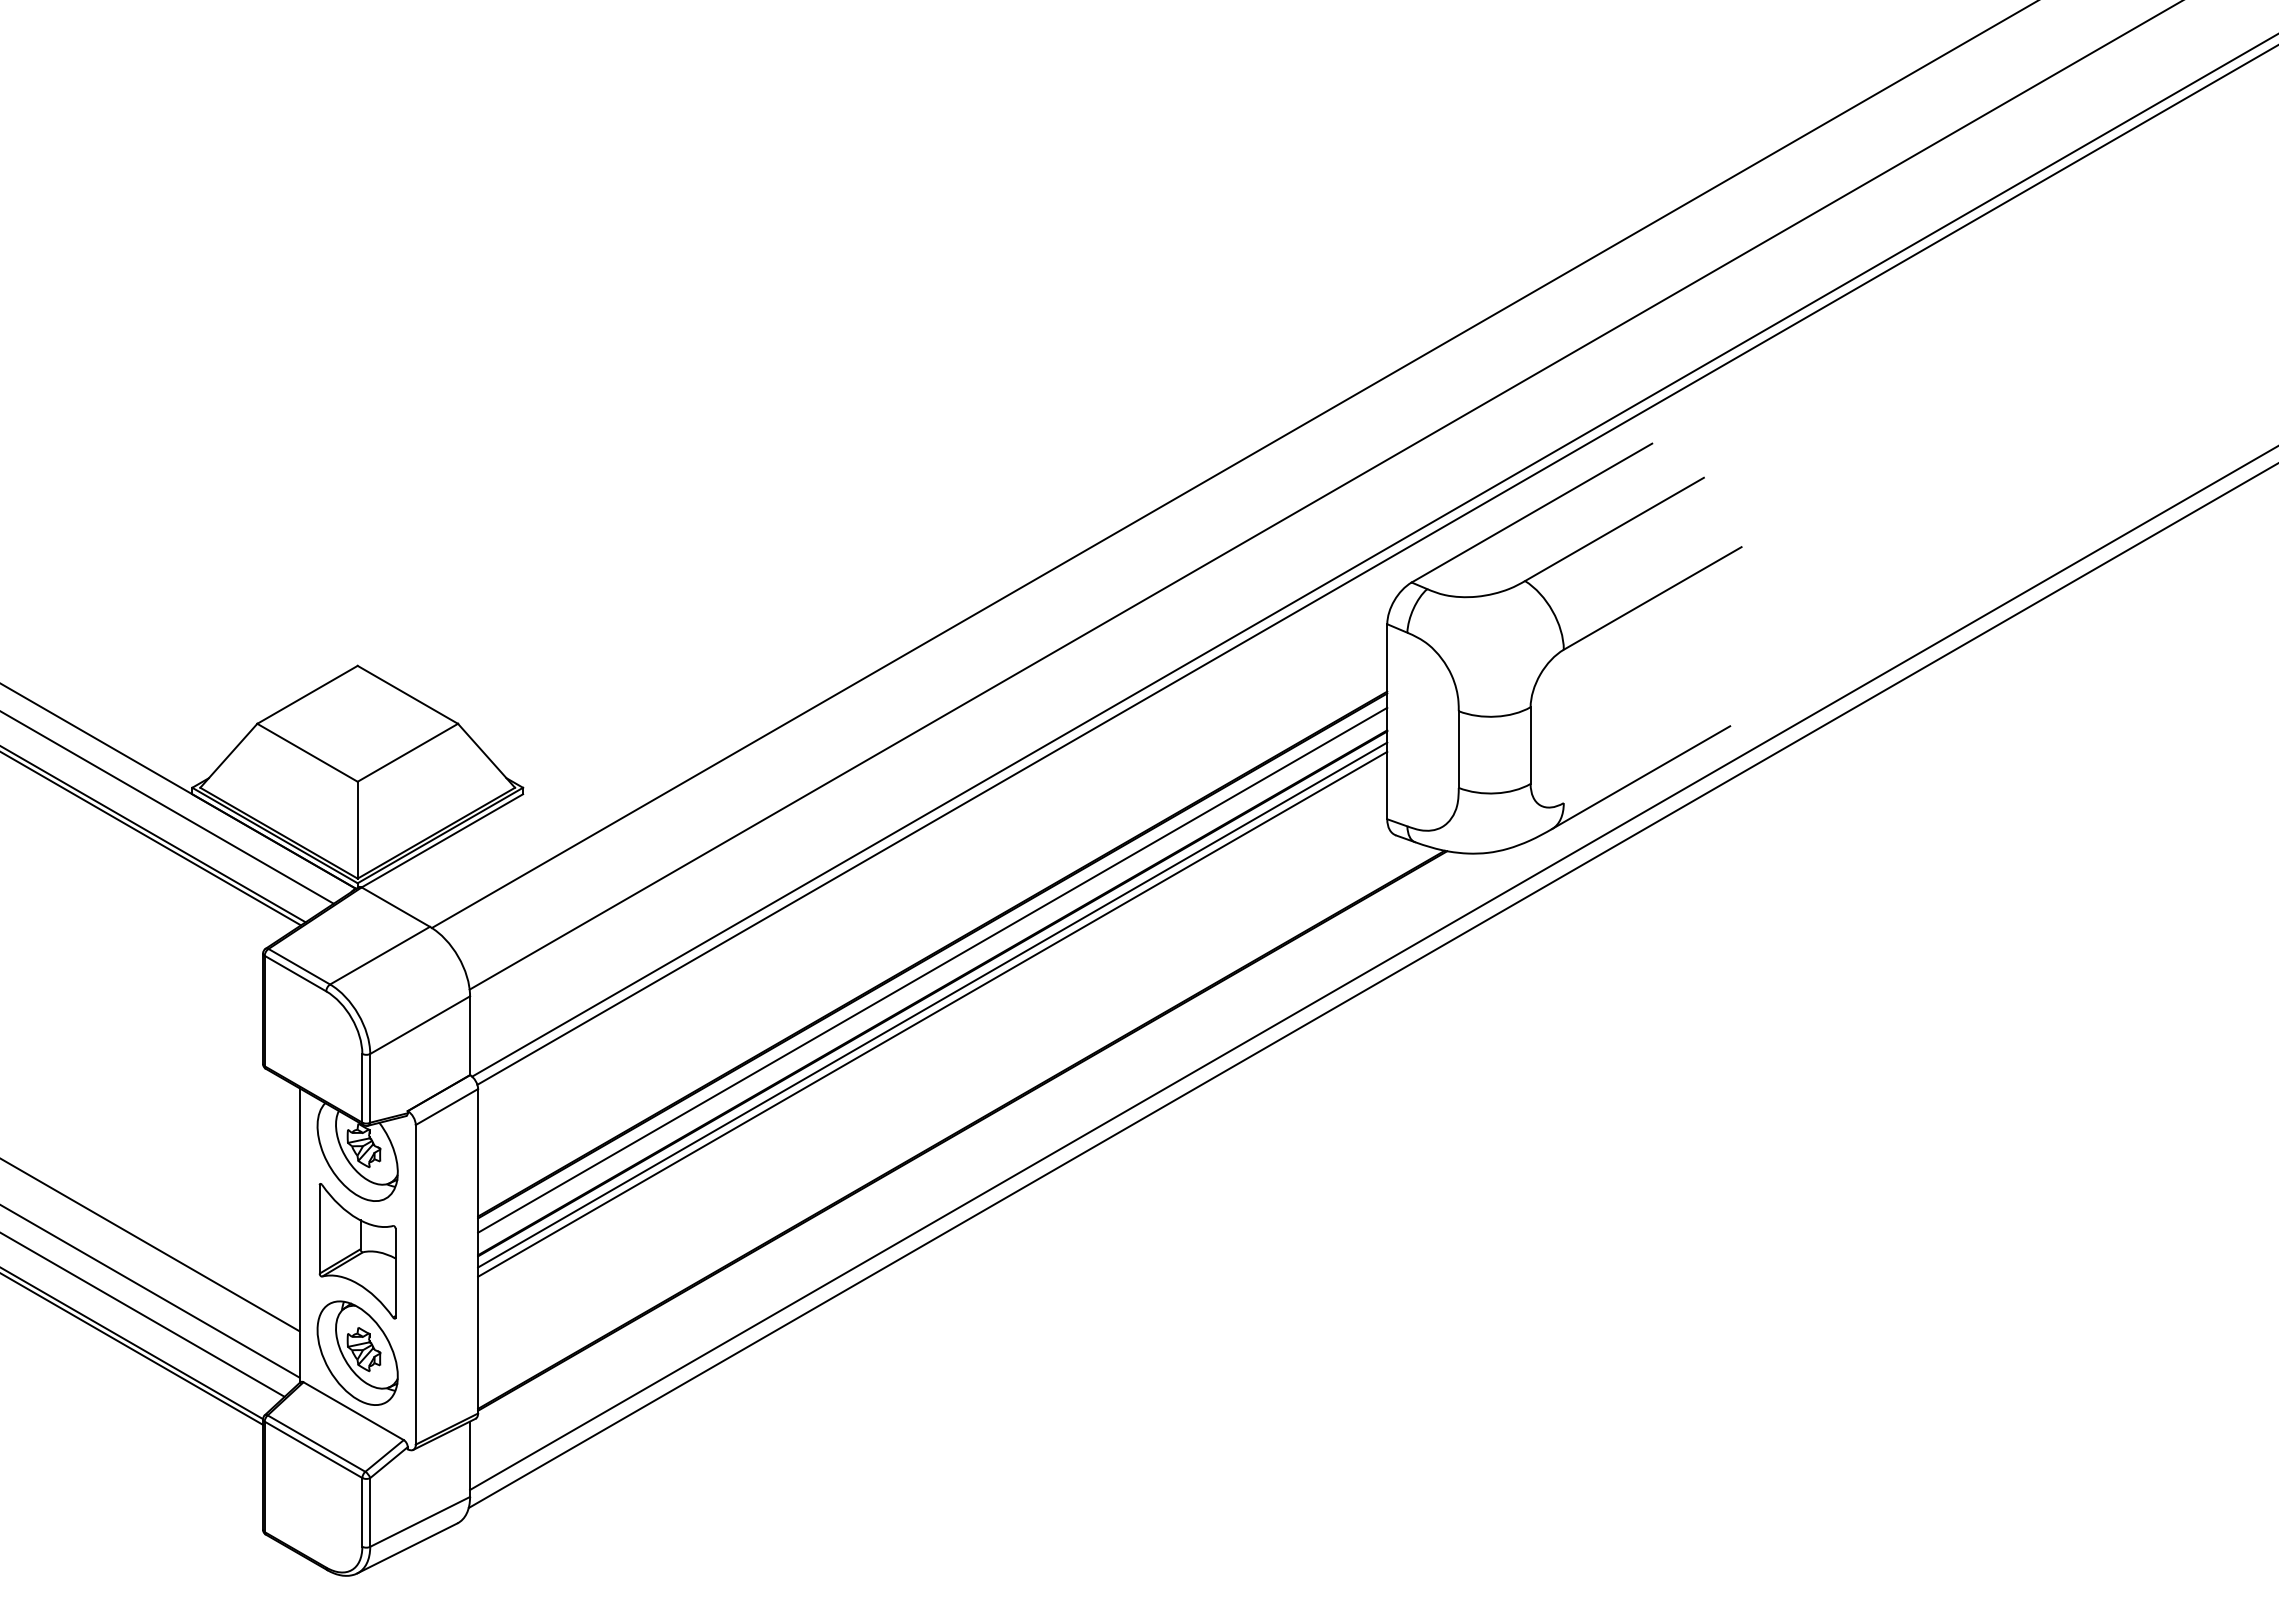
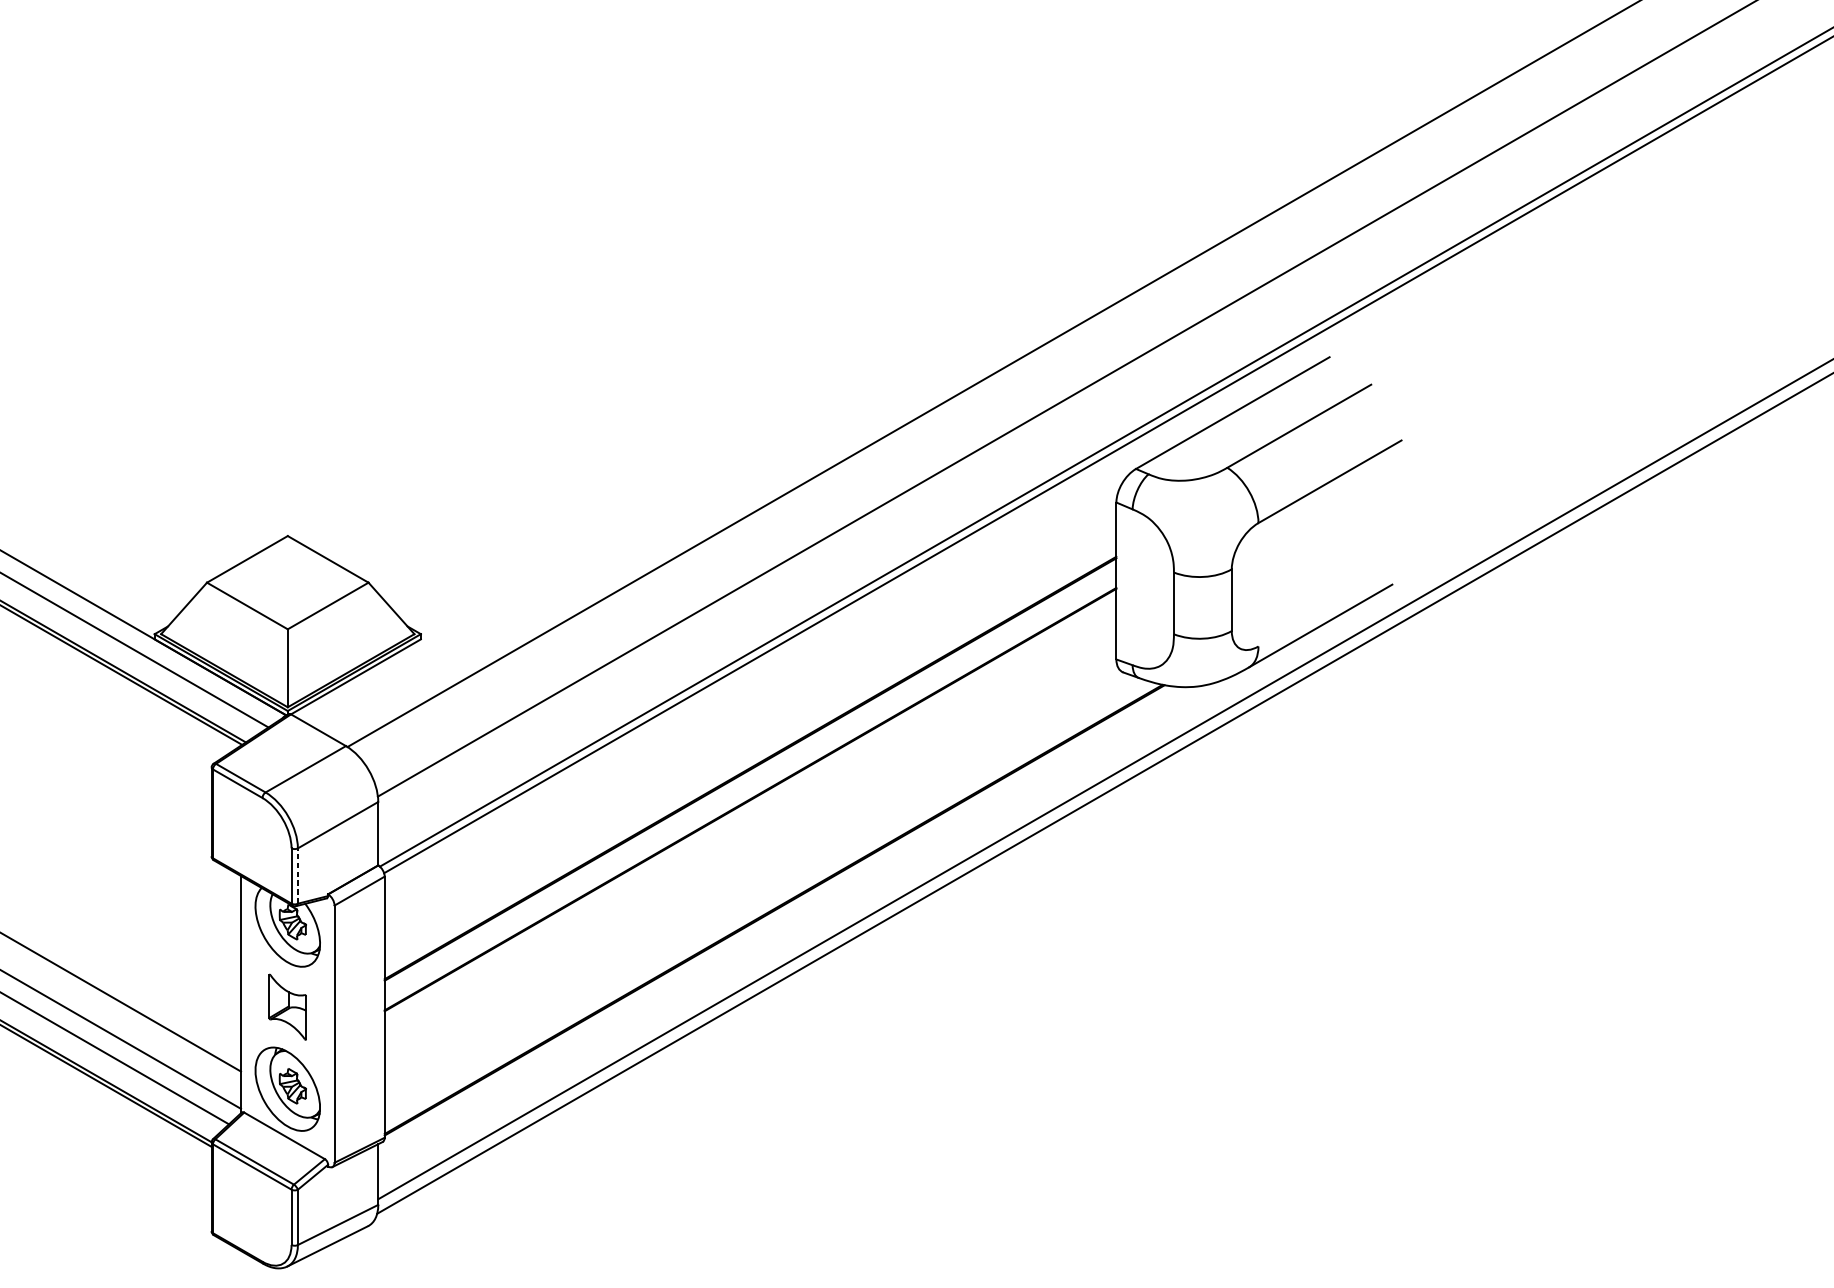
line: (932, 969) -> (750, 780), removed
line: (932, 1004) -> (750, 808), removed
line: (932, 1013) -> (750, 815), removed
line: (370, 1087) -> (298, 875), solid -> dashed
part: (357, 1251) -> (287, 1007), size x0.6

